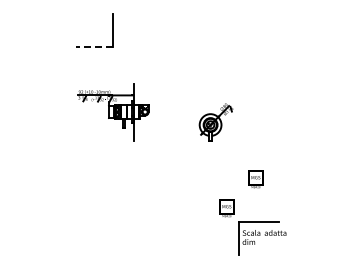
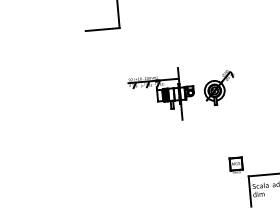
line: (94, 47) -> (102, 29), dashed -> solid
part: (113, 112) -> (161, 95), moved
part: (255, 179) -> (259, 136), removed

